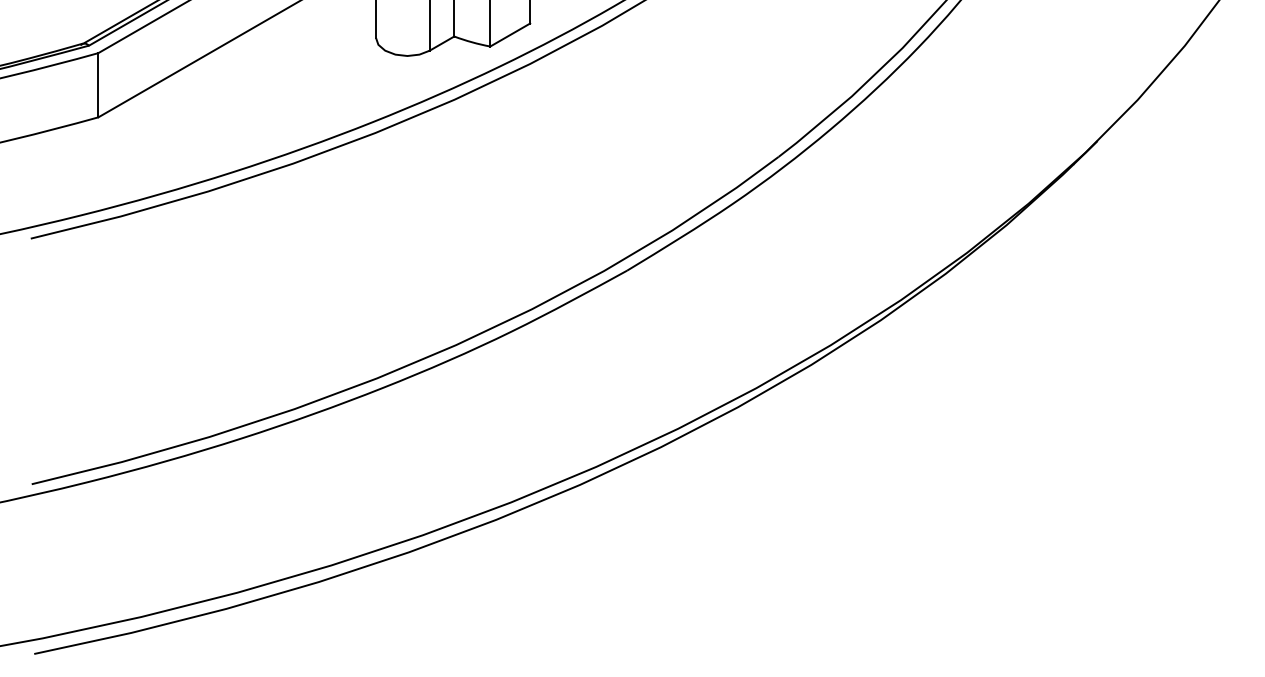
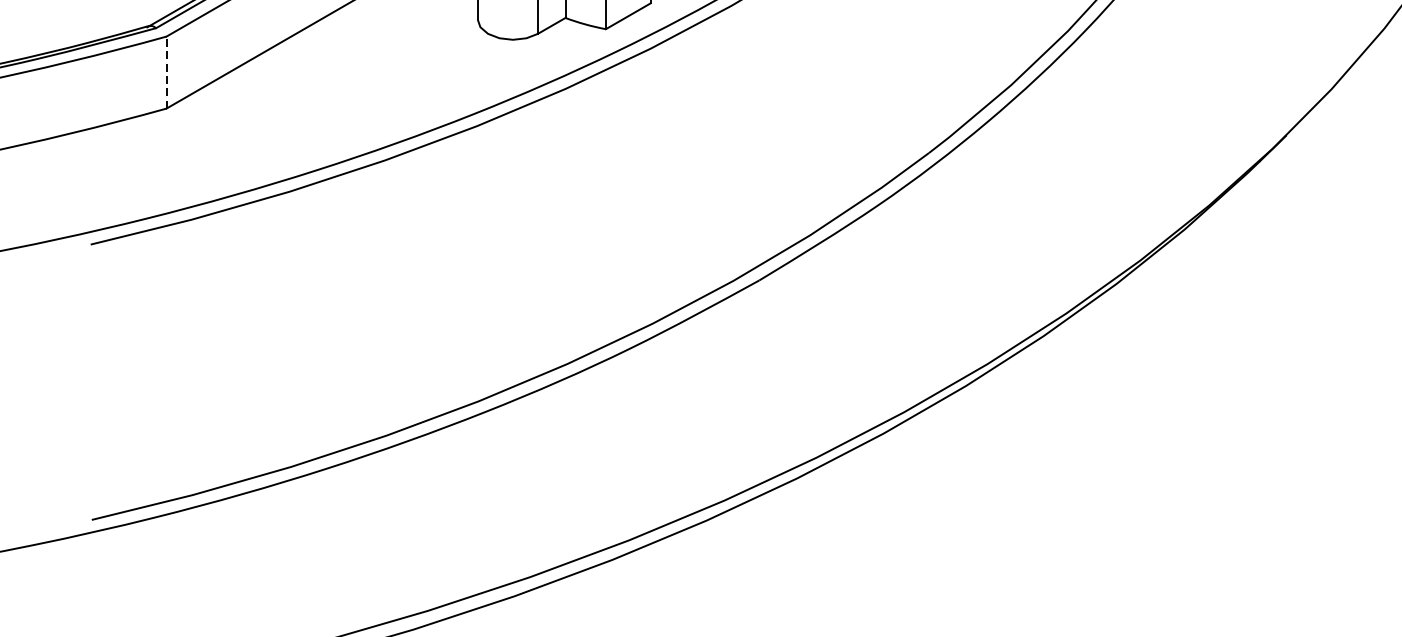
line: (98, 84) -> (166, 71), solid -> dashed

